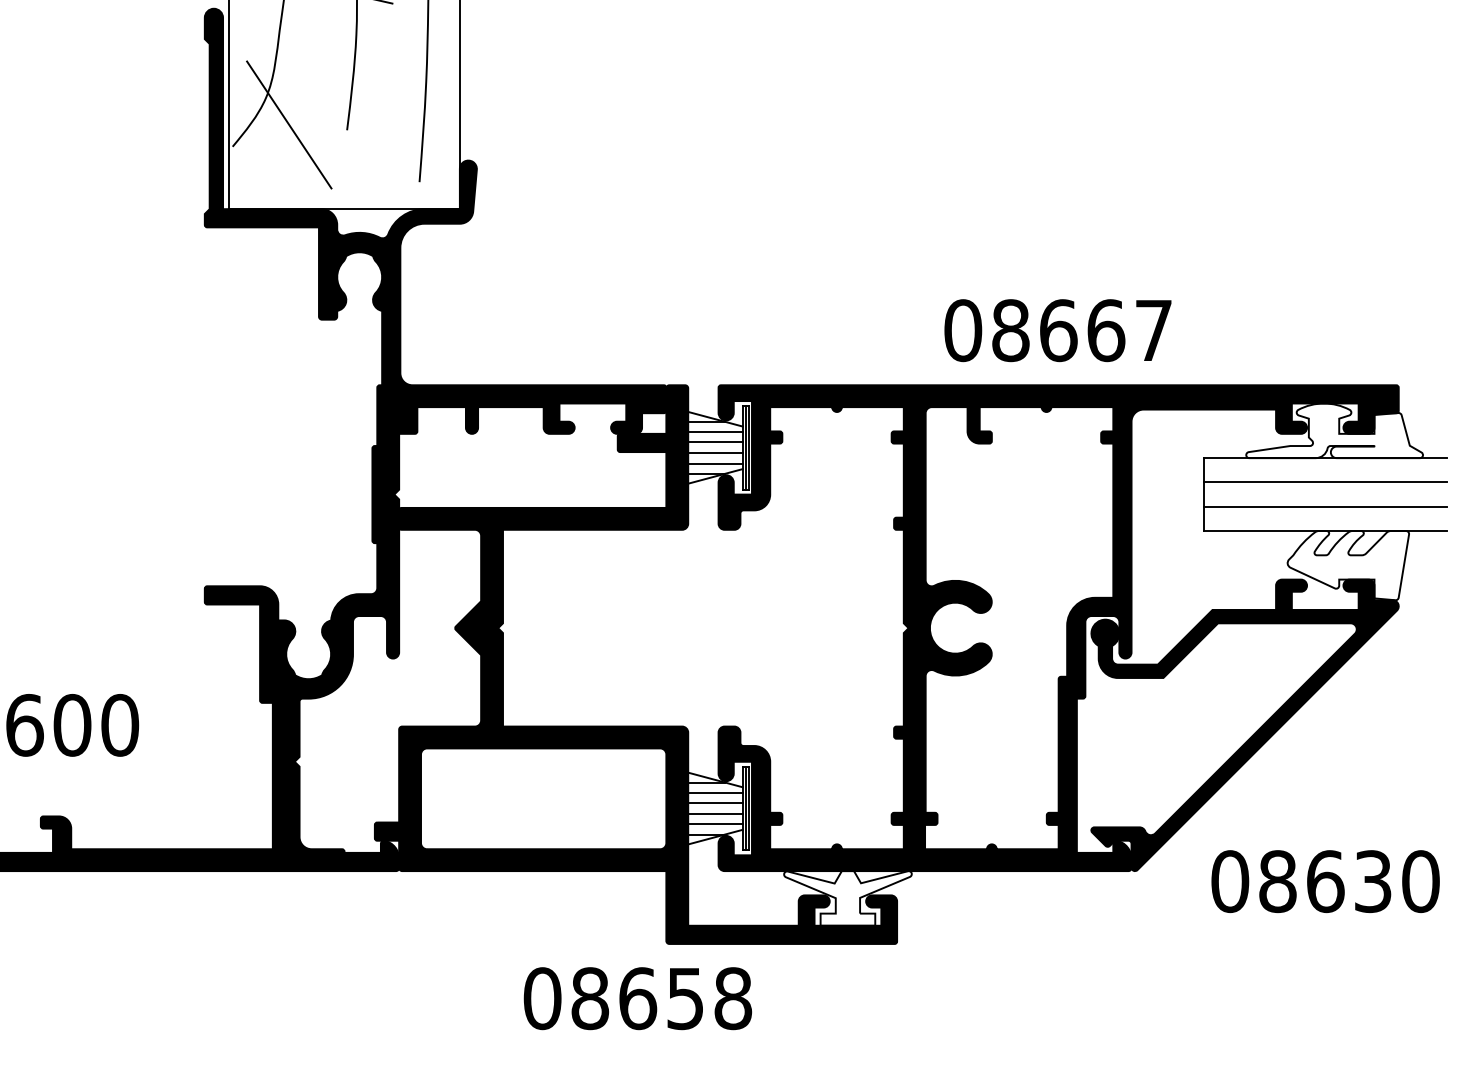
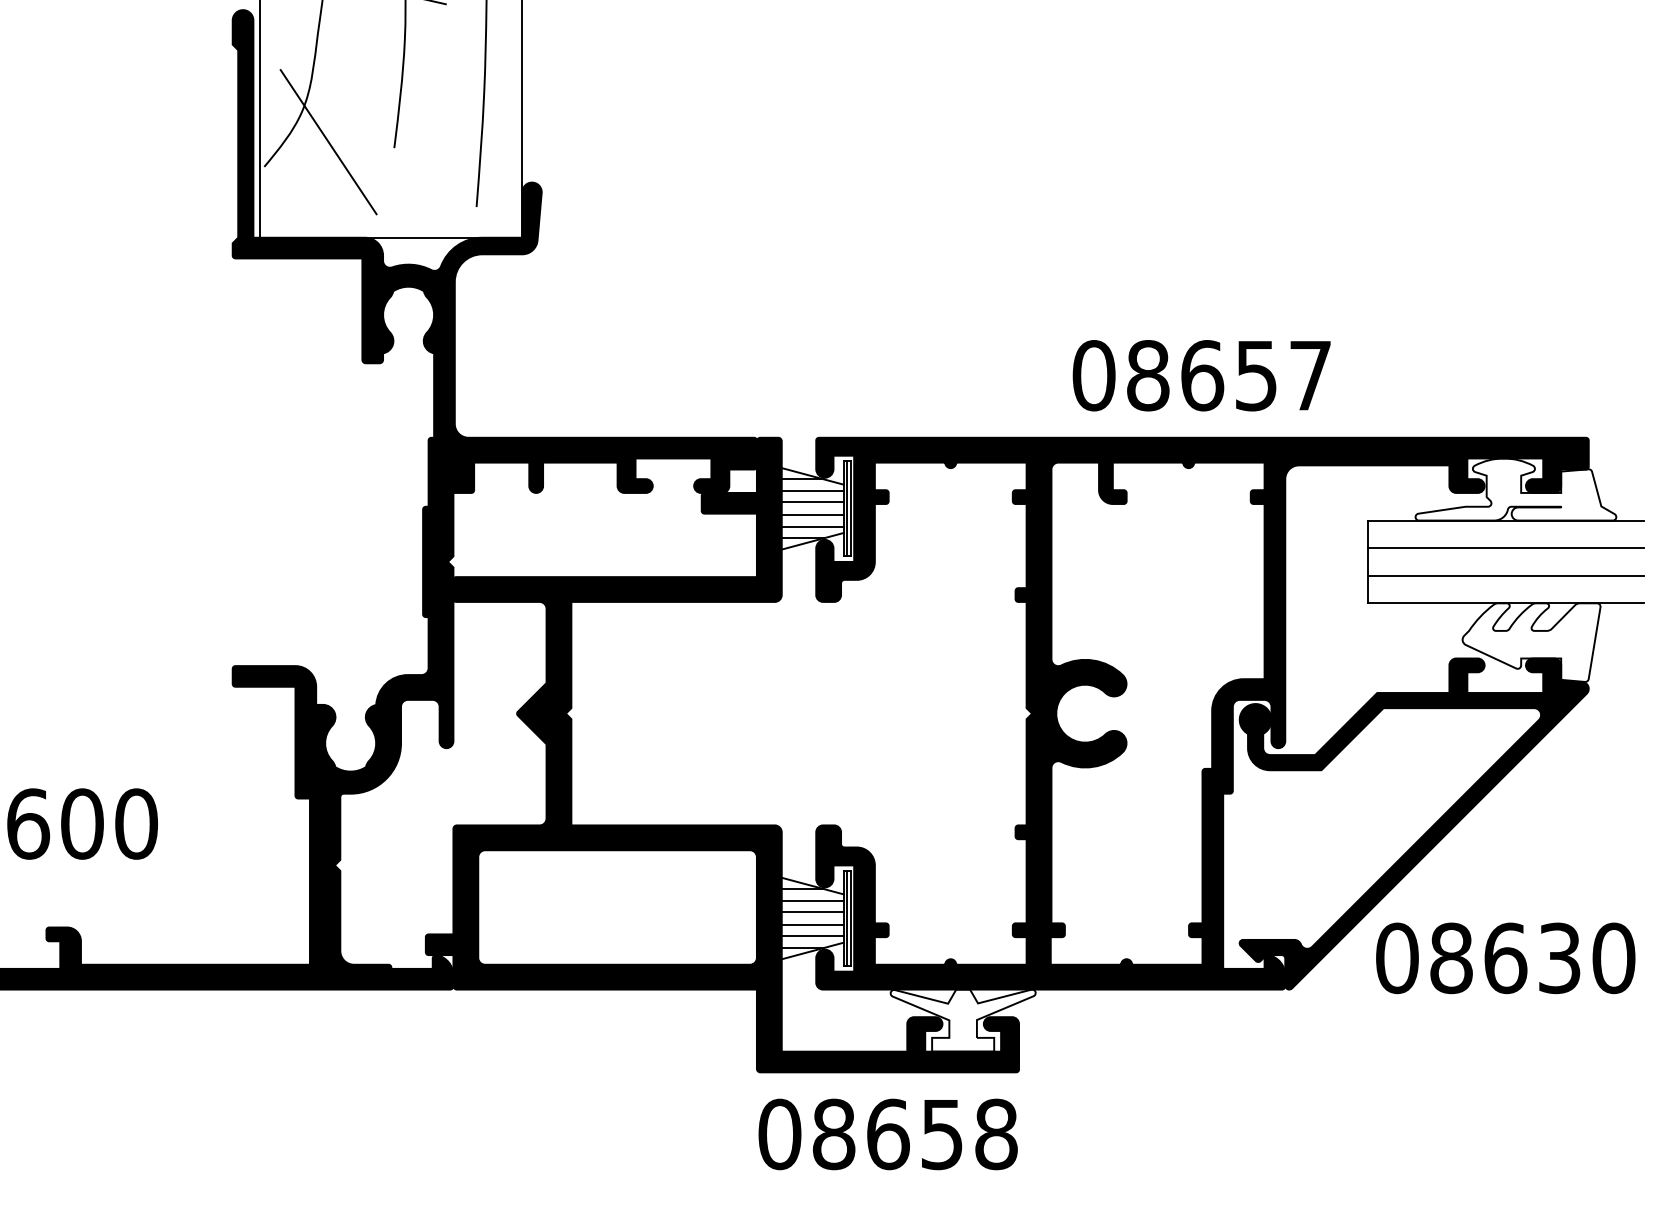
text: (1106, 330) -> (1256, 375), 08667 -> 08657
text: (1325, 881) -> (1505, 958), moved
text: (637, 998) -> (887, 1134), moved

